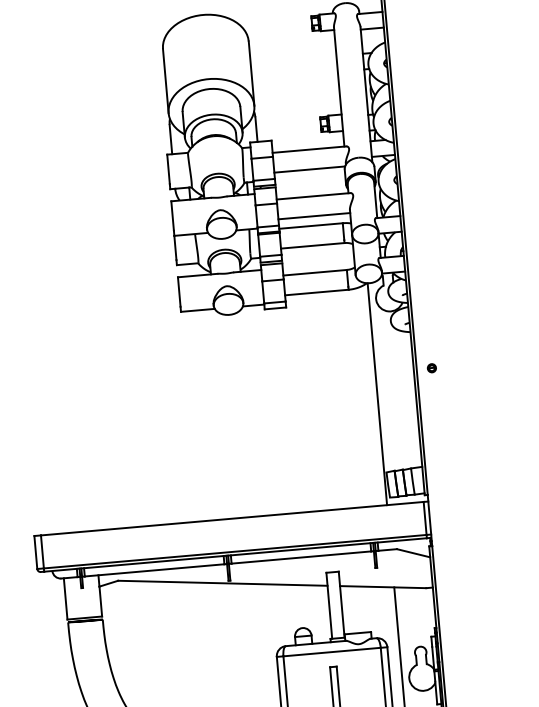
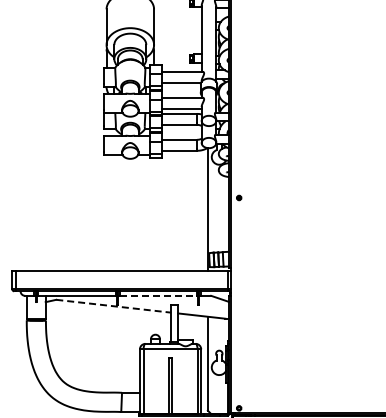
line: (301, 556) -> (158, 295), solid -> dashed
line: (222, 583) -> (113, 306), solid -> dashed

